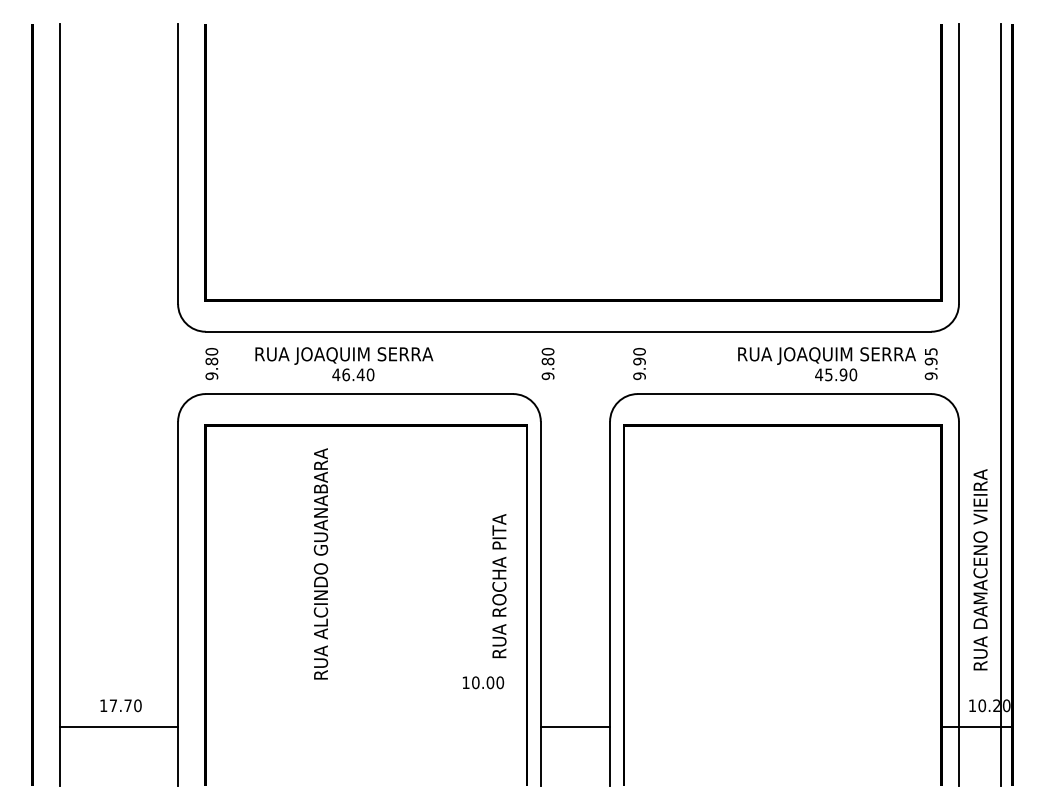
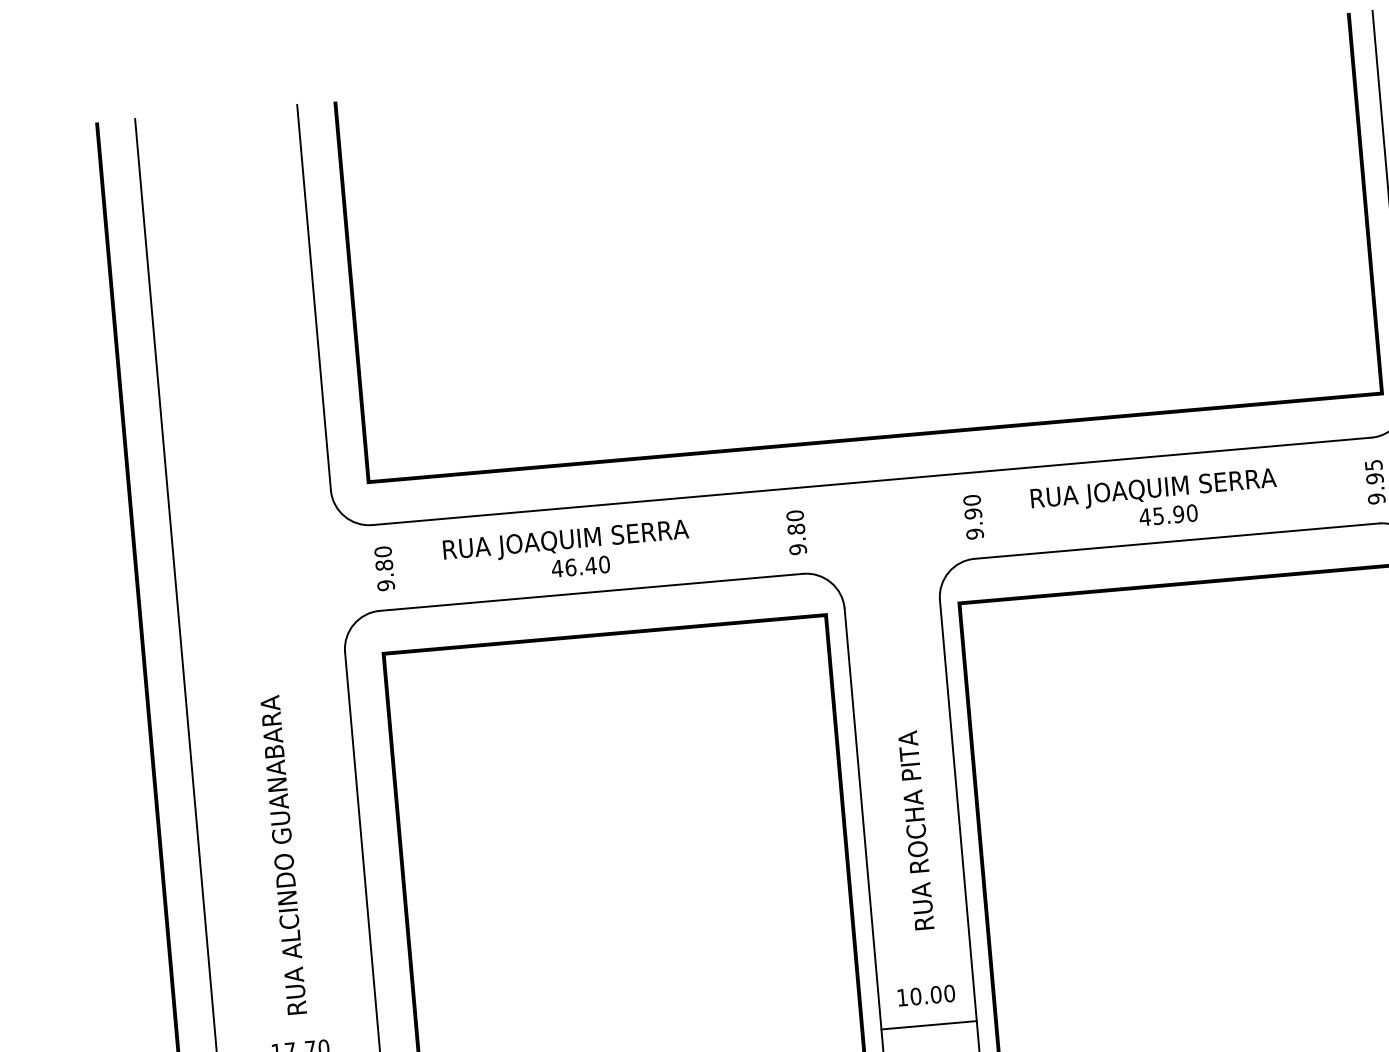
text: (547, 363) -> (795, 532), moved
text: (826, 364) -> (1154, 502), moved
text: (320, 563) -> (282, 854), moved
text: (499, 586) -> (916, 830), moved
text: (483, 682) -> (926, 995), moved

